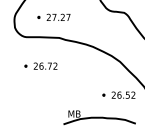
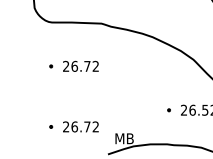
part: (40, 105) -> (73, 125), added

